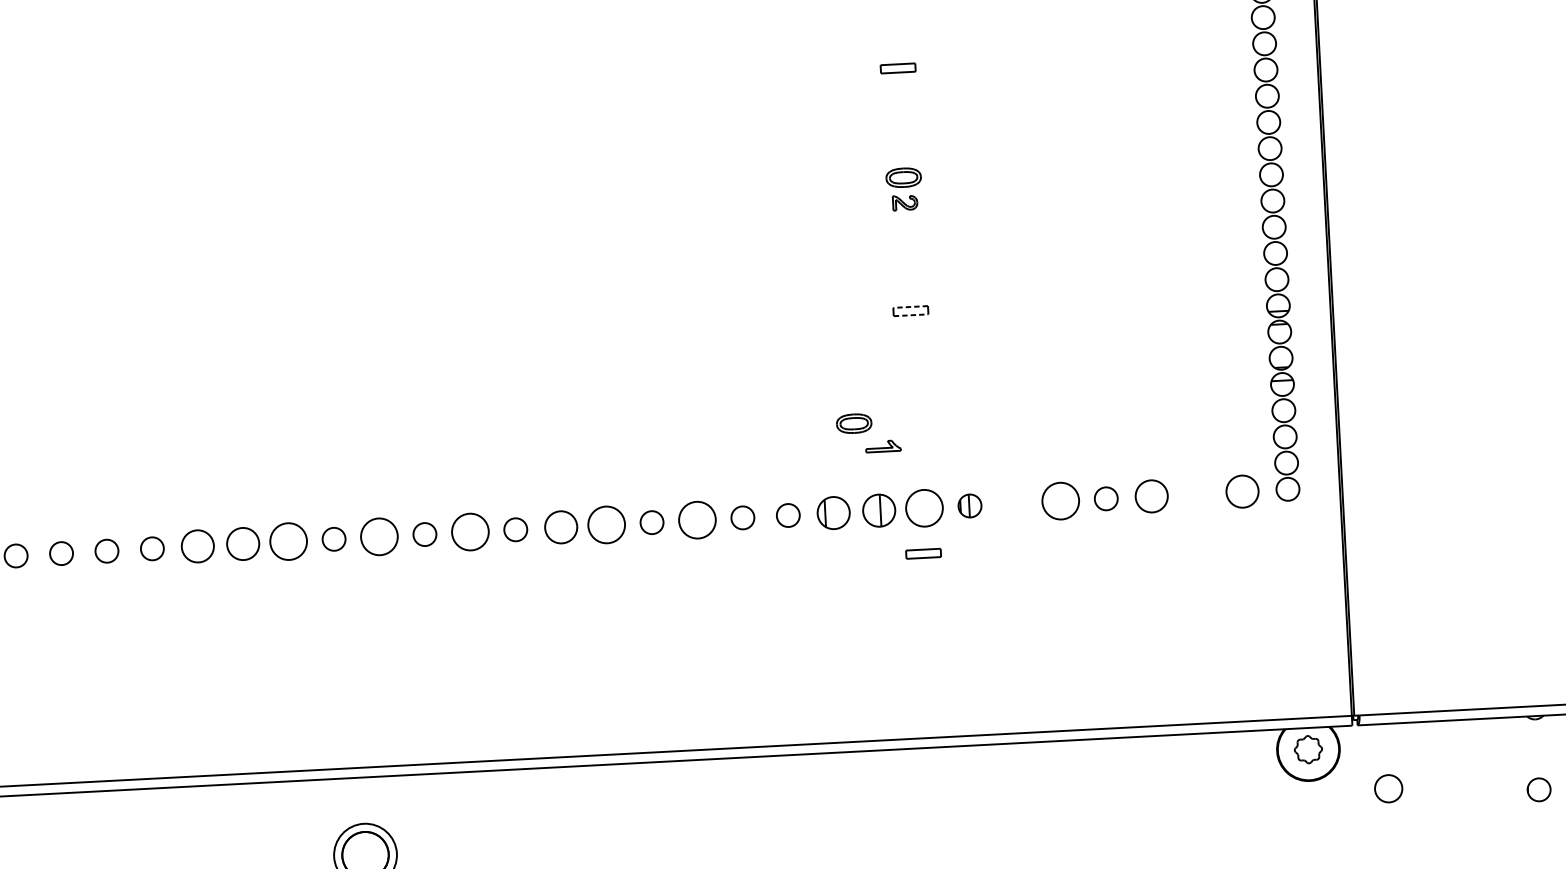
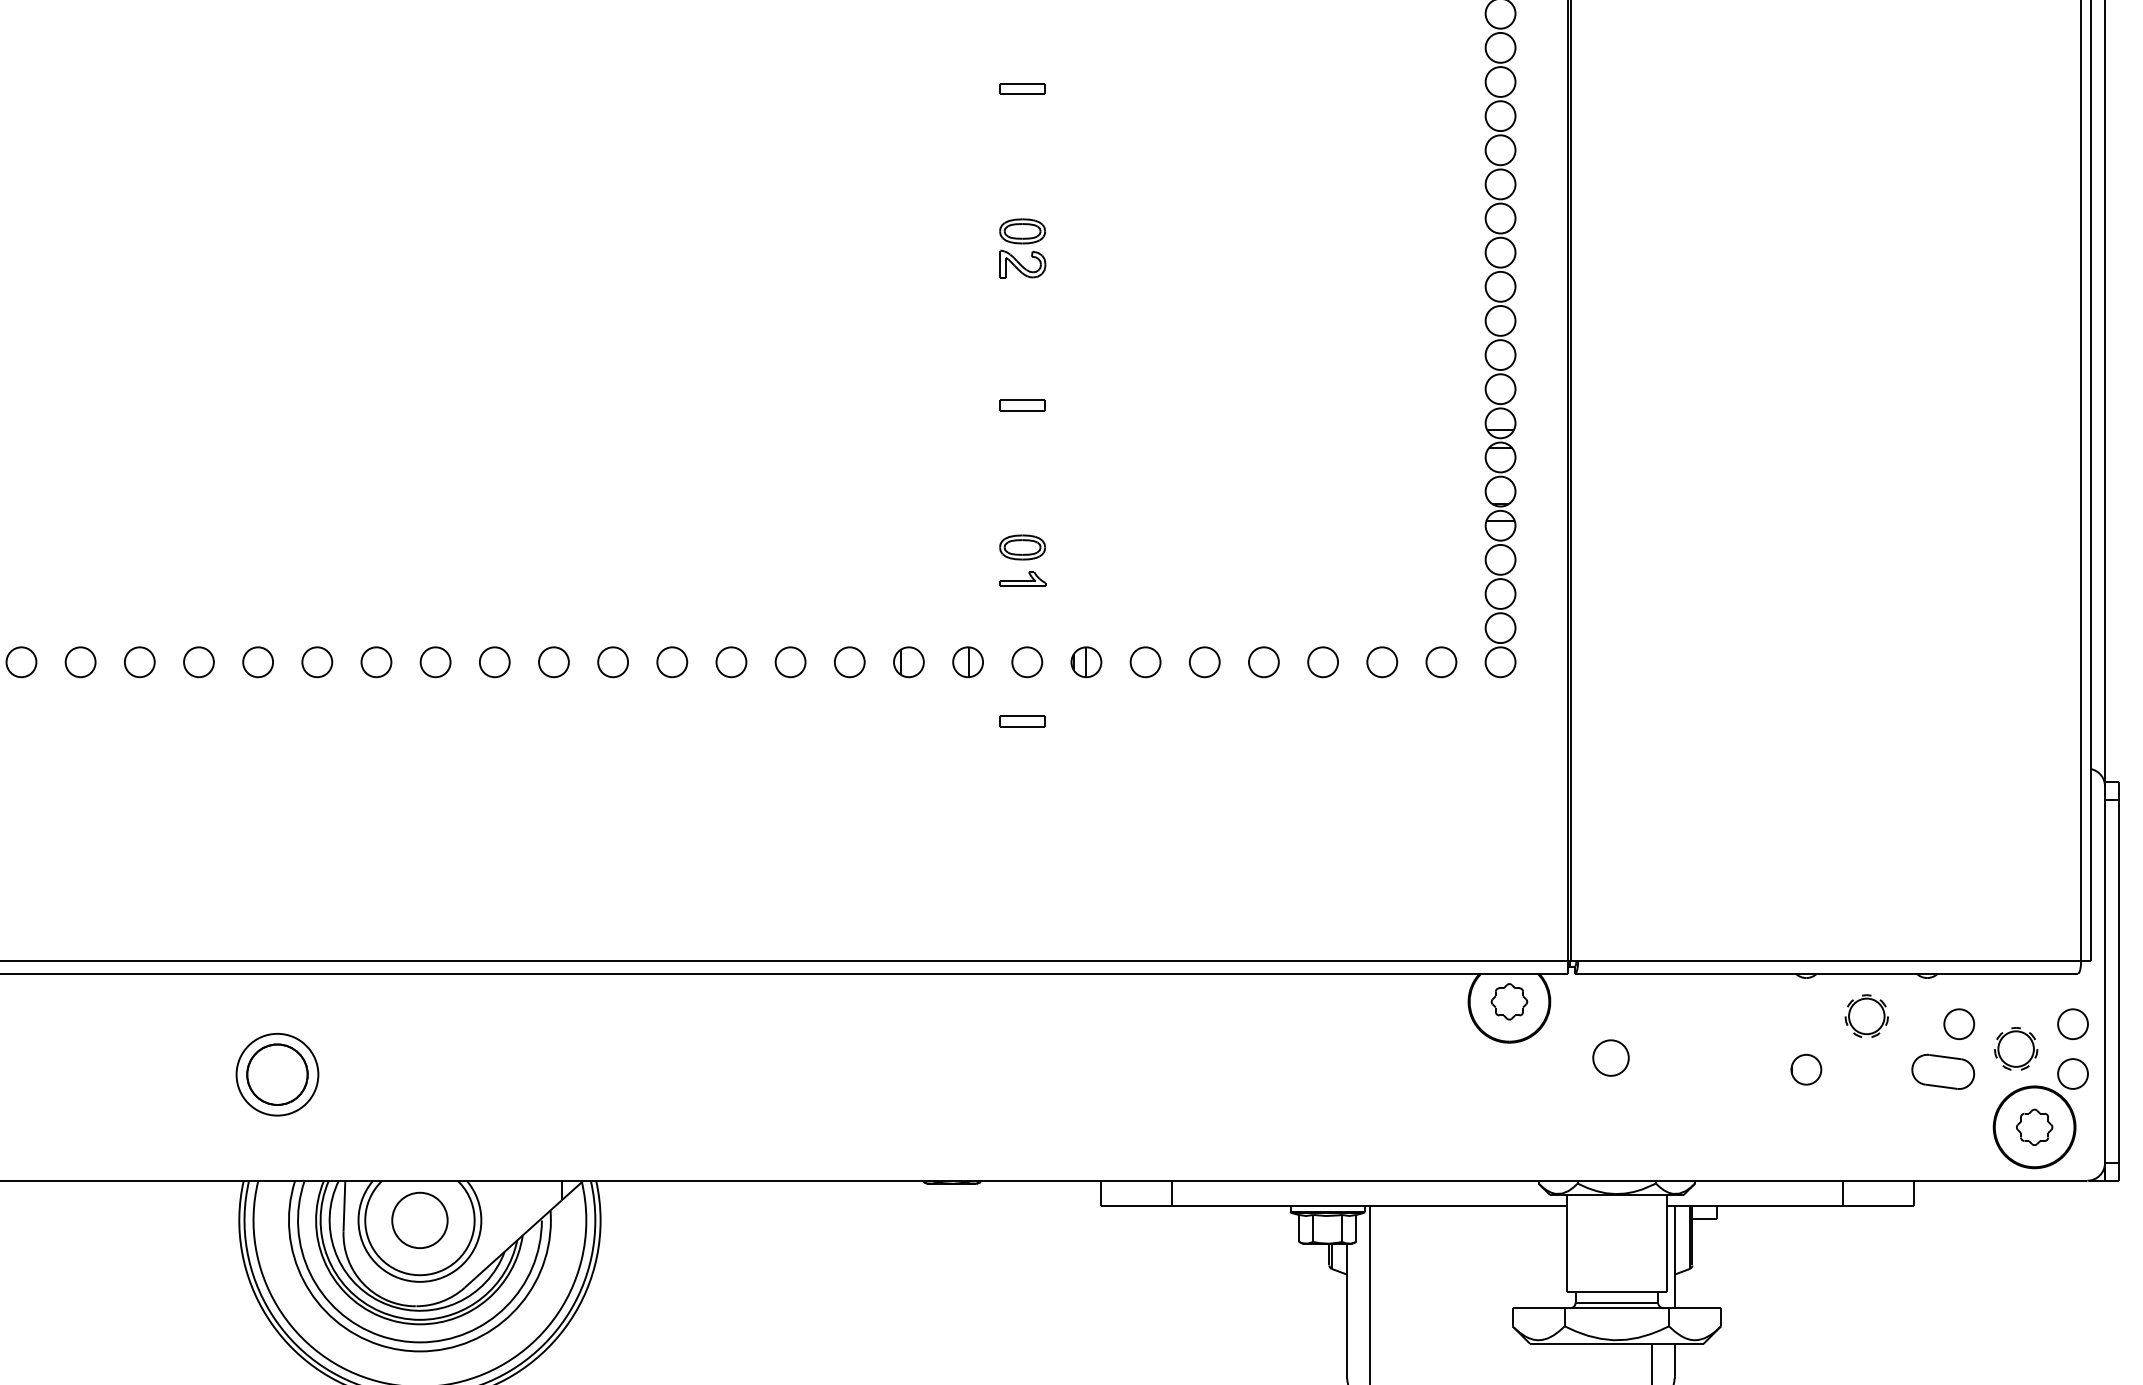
part: (904, 202) -> (1022, 263), size x1.43
line: (910, 306) -> (1022, 399), dashed -> solid
line: (910, 315) -> (1022, 410), dashed -> solid
part: (854, 423) -> (1022, 547), moved
part: (883, 446) -> (1022, 578), moved
part: (1242, 491) -> (1441, 662), size x0.71
part: (1197, 494) -> (1382, 662), added
part: (1151, 496) -> (1322, 662), size x0.71
part: (1060, 501) -> (1204, 662), size x0.62
part: (1015, 503) -> (1145, 662), added
part: (924, 508) -> (1027, 662), size x0.62
part: (878, 510) -> (967, 662), size x0.71
part: (833, 513) -> (908, 662), size x0.71
part: (697, 520) -> (731, 662), size x0.62
part: (606, 525) -> (612, 662), size x0.62
part: (560, 527) -> (553, 662), size x0.71
part: (470, 532) -> (435, 662), size x0.62
part: (379, 537) -> (317, 662), size x0.62
part: (288, 541) -> (198, 662), size x0.62
part: (243, 544) -> (139, 662), size x0.71
part: (197, 546) -> (80, 662), size x0.71

